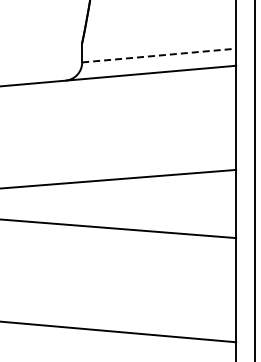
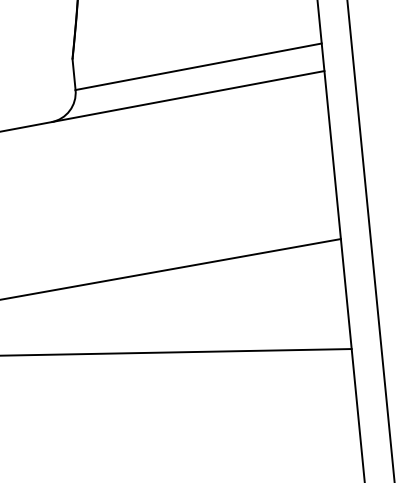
line: (159, 55) -> (199, 66), dashed -> solid

